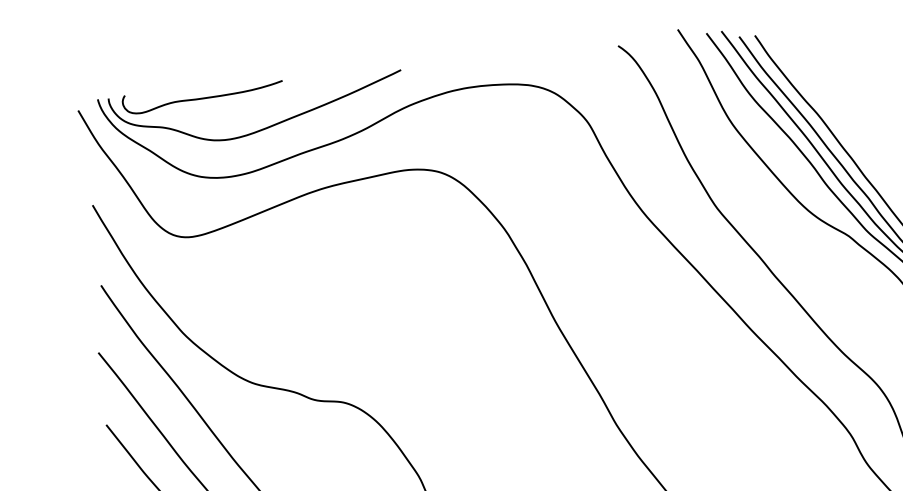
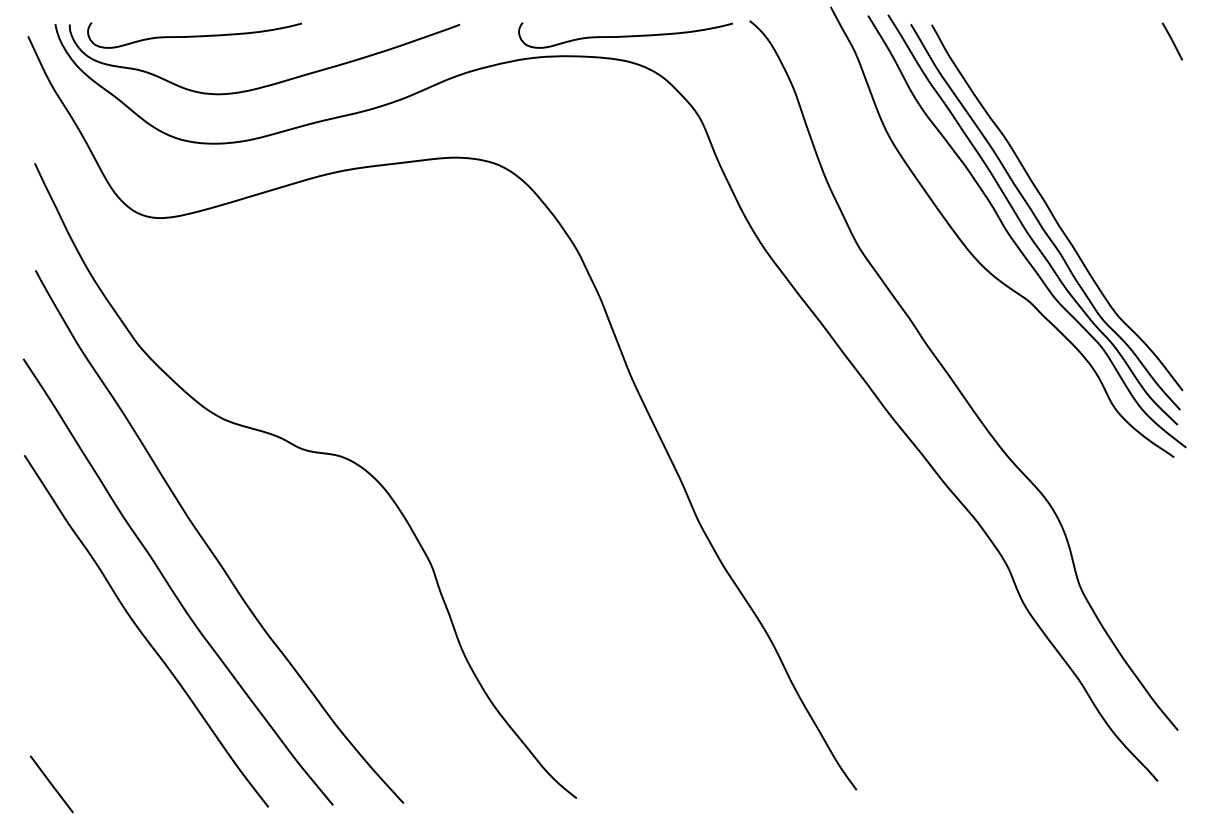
curve: (526, 66) -> (625, 35), added

